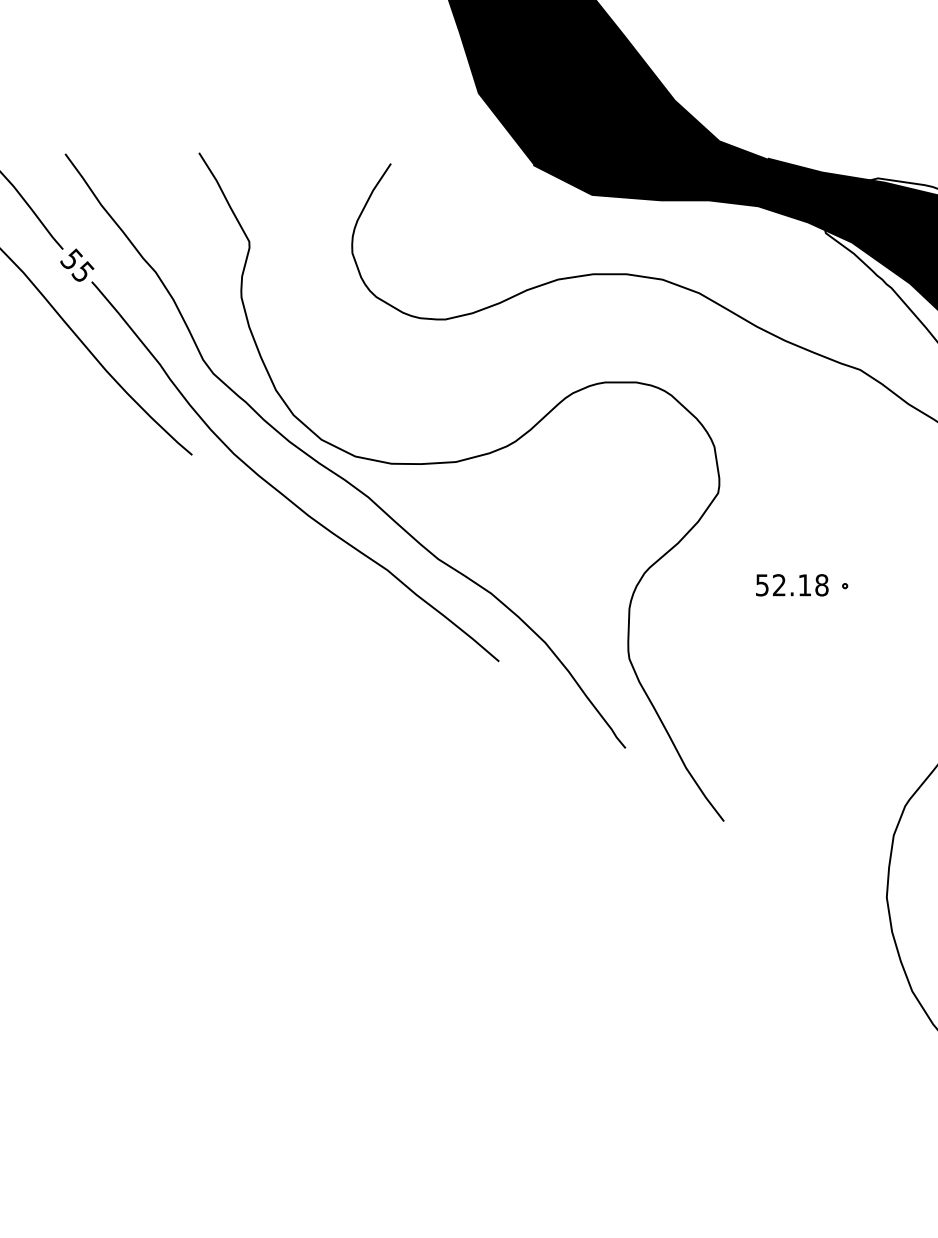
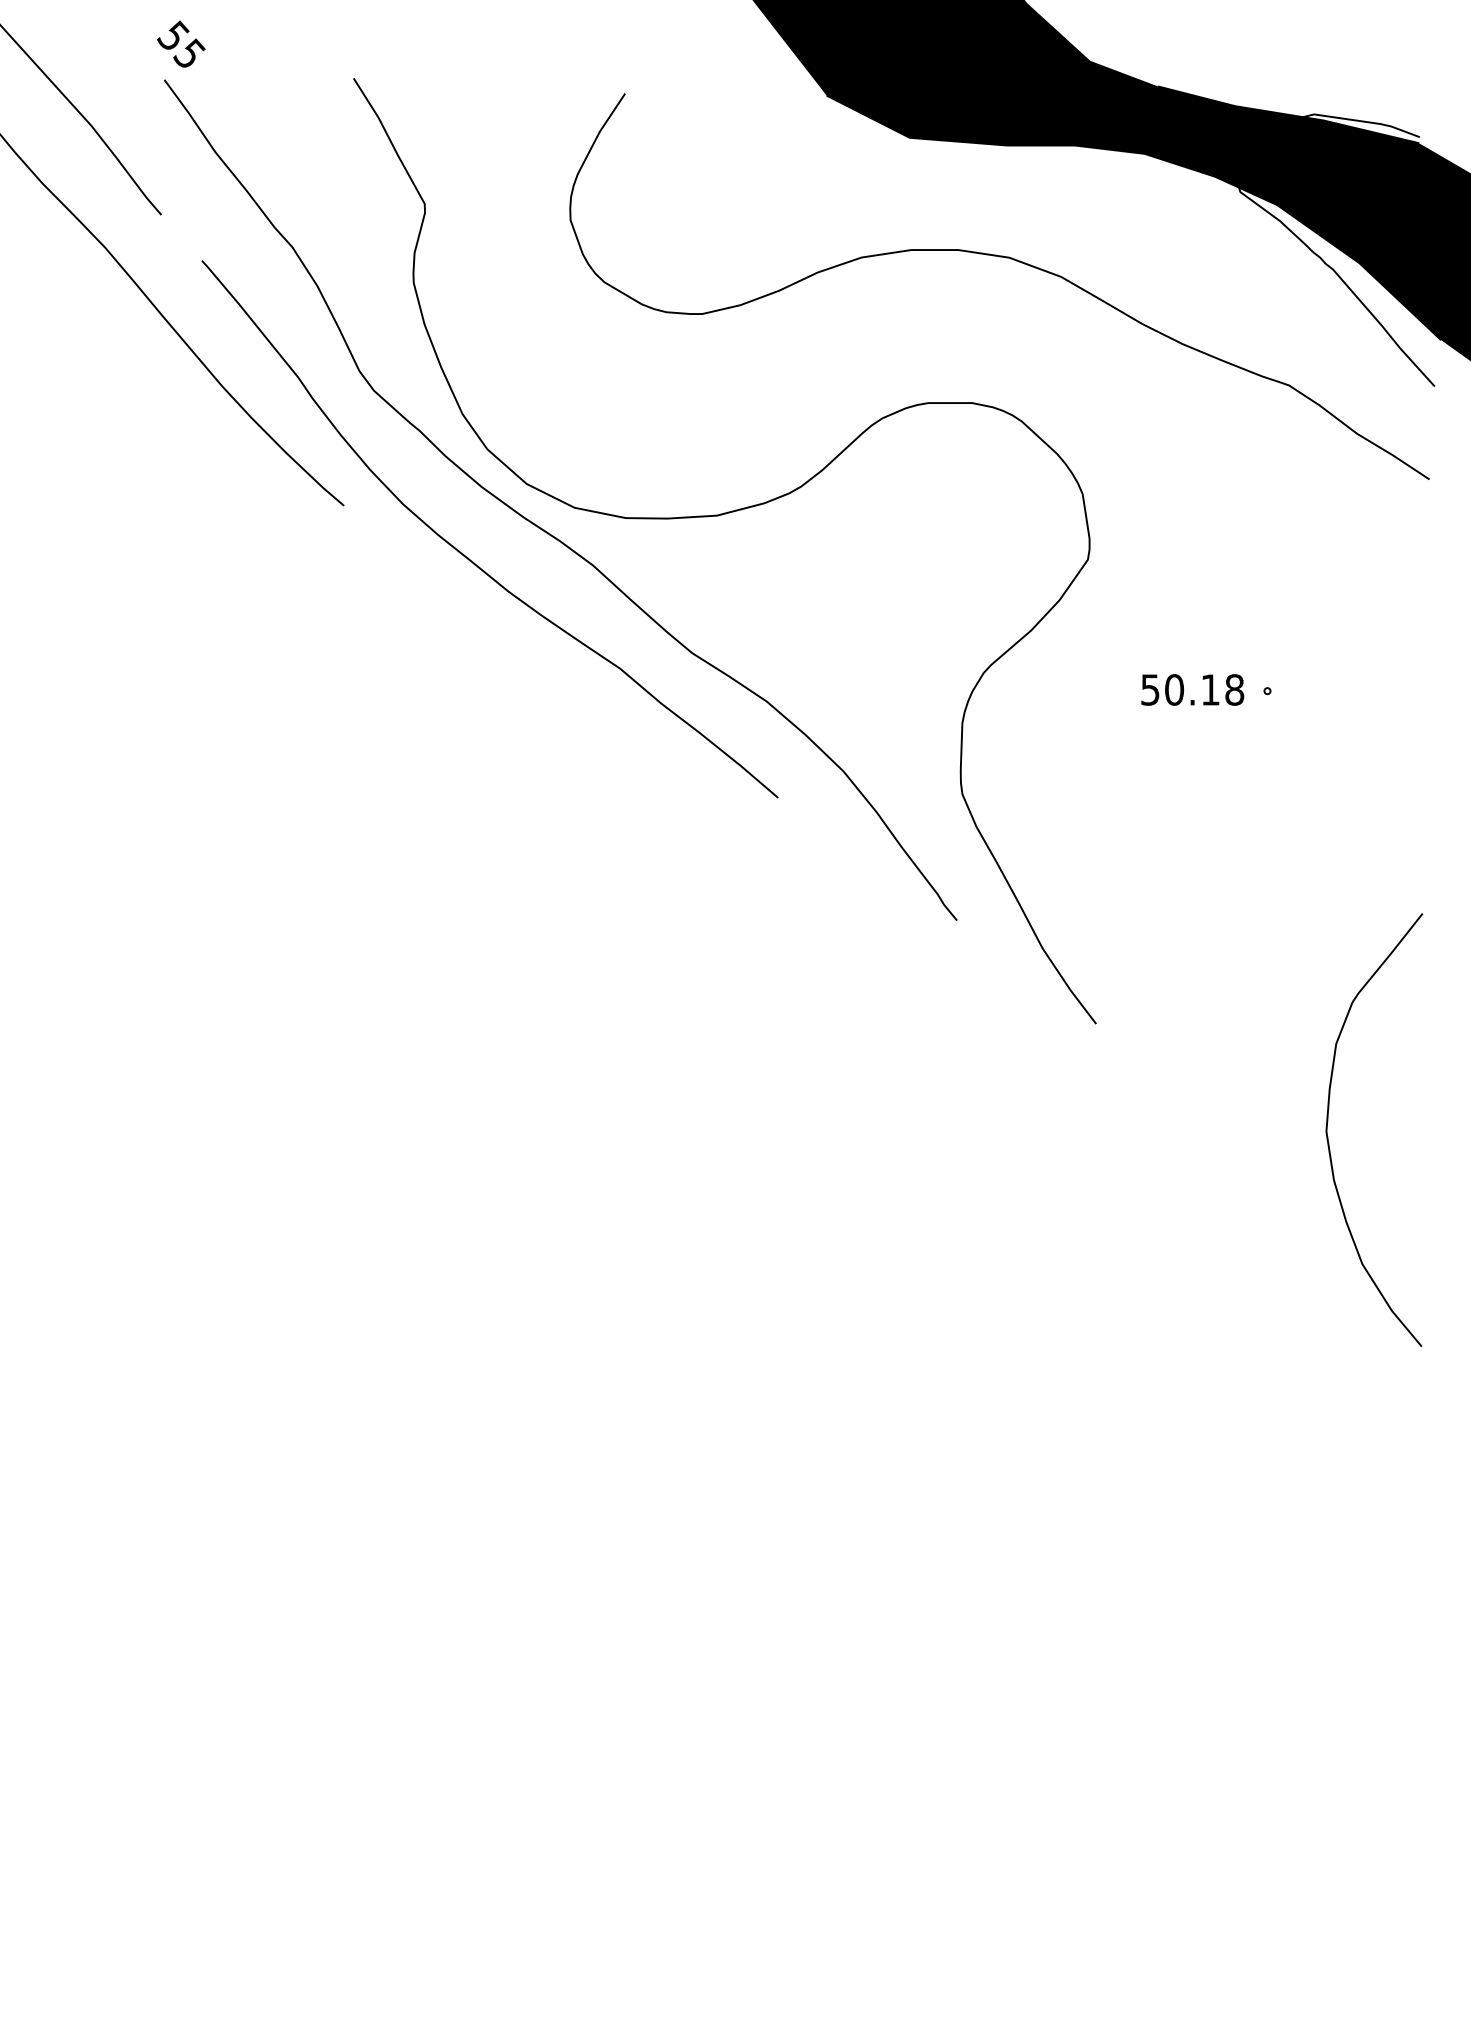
text: (77, 264) -> (181, 43), moved
text: (779, 584) -> (1174, 689), 52.18 -> 50.18

